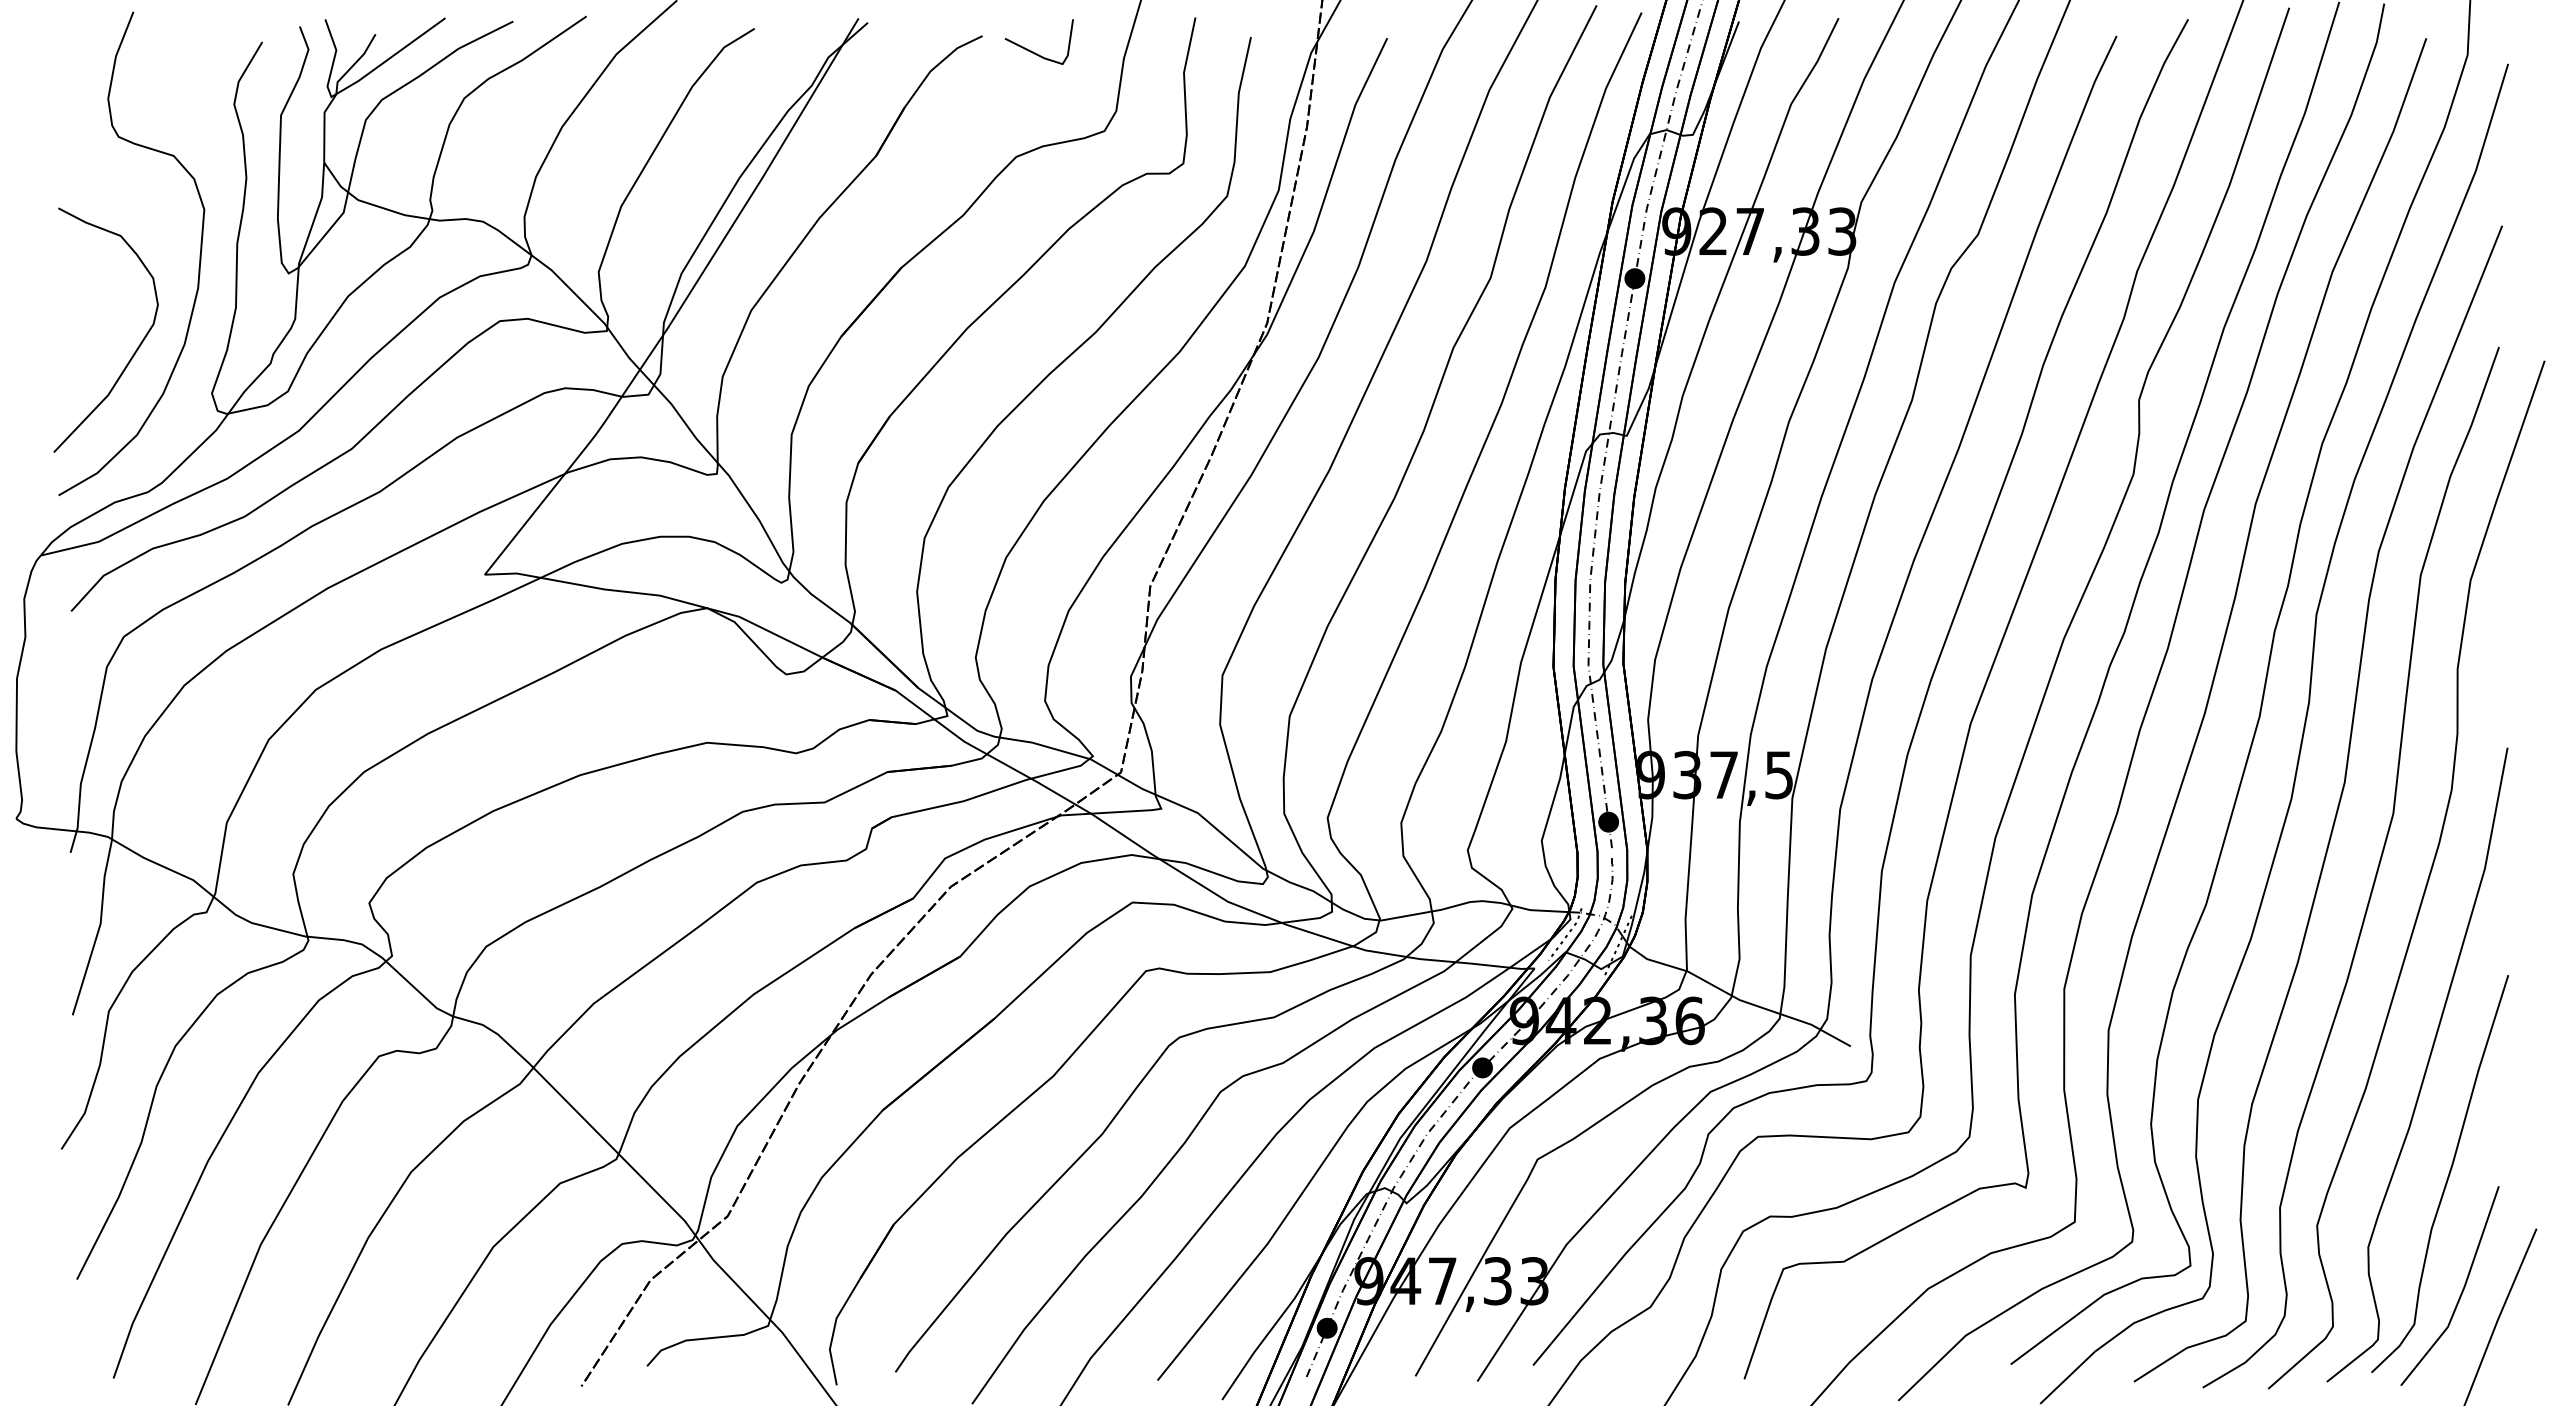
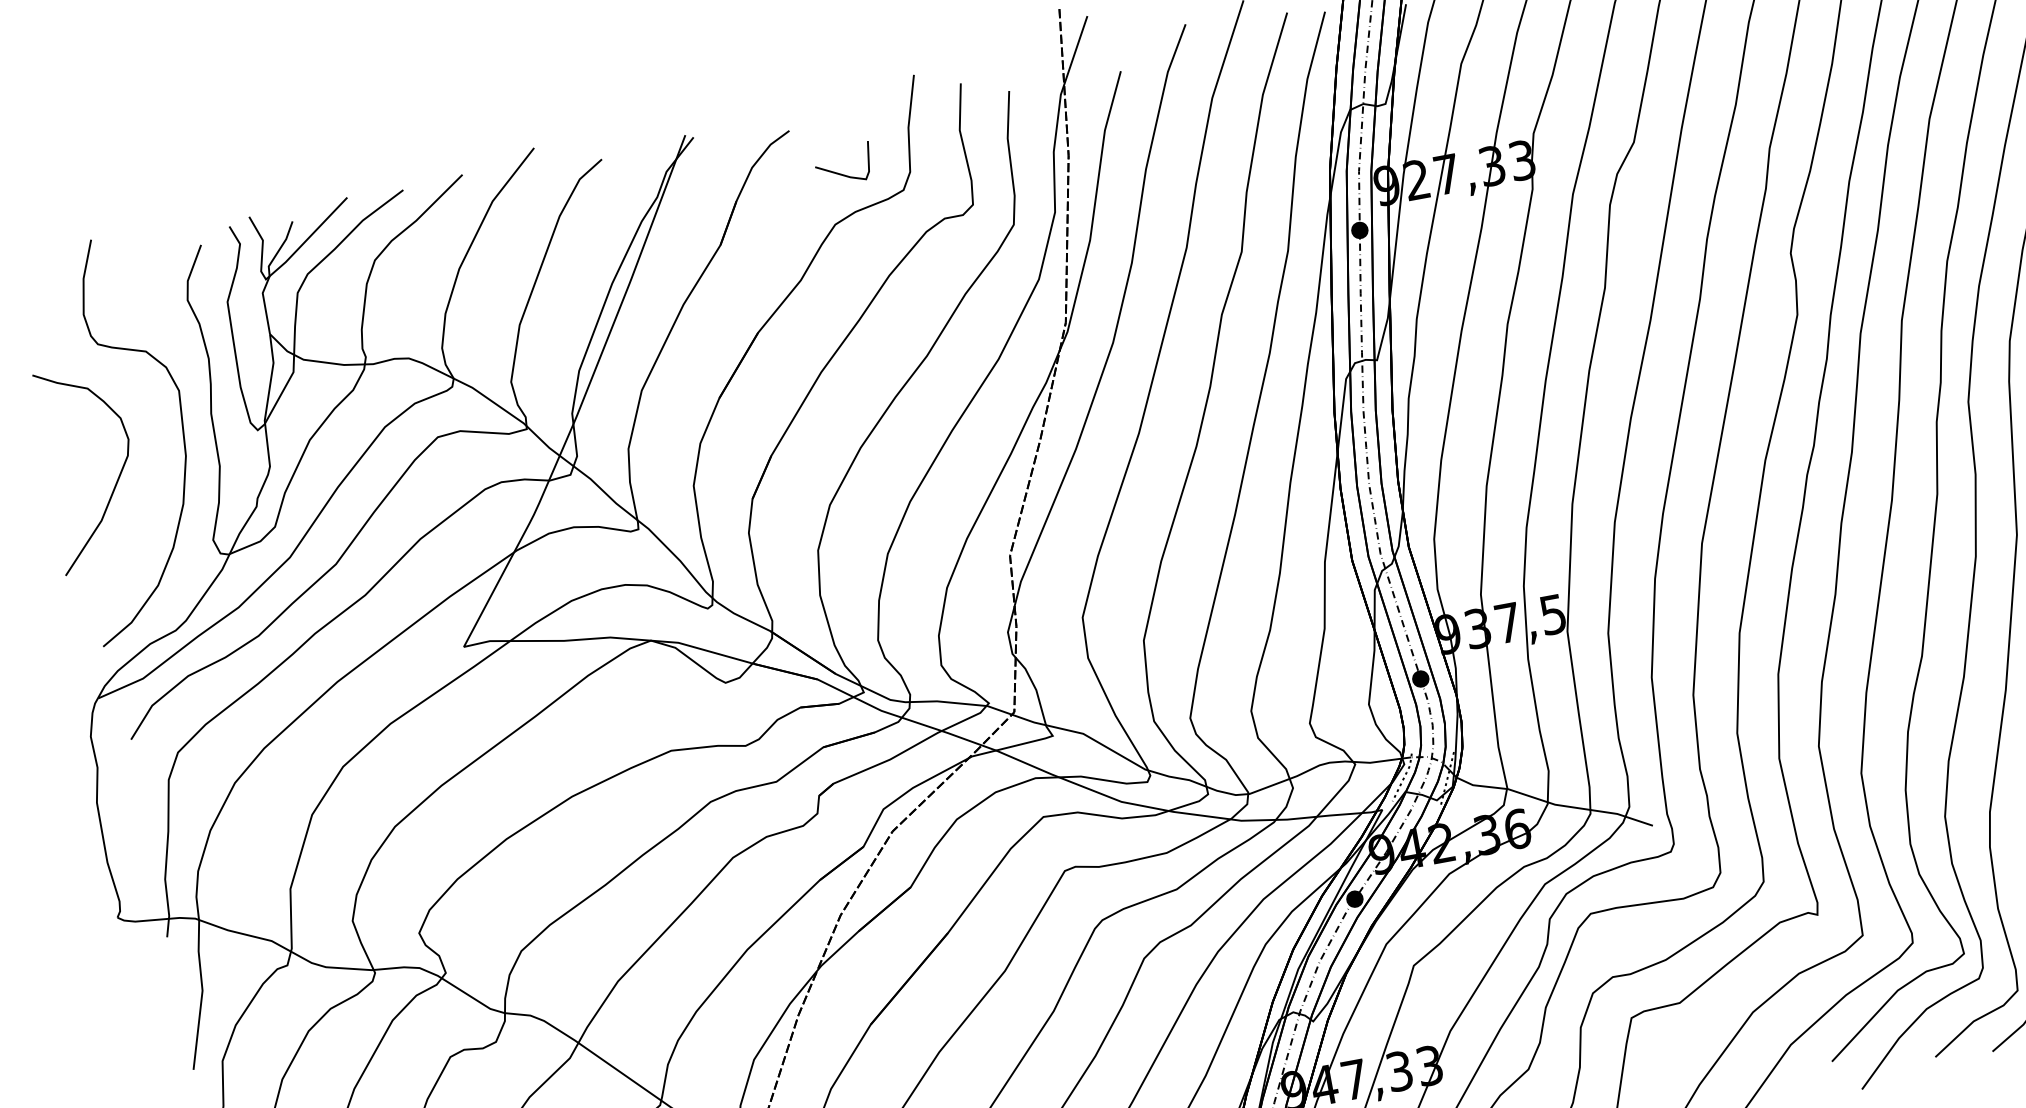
line: (1033, 51) -> (840, 173), moved
curve: (136, 348) -> (117, 478), moved

